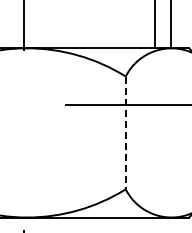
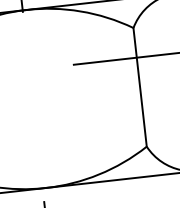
line: (125, 133) -> (139, 87), dashed -> solid

